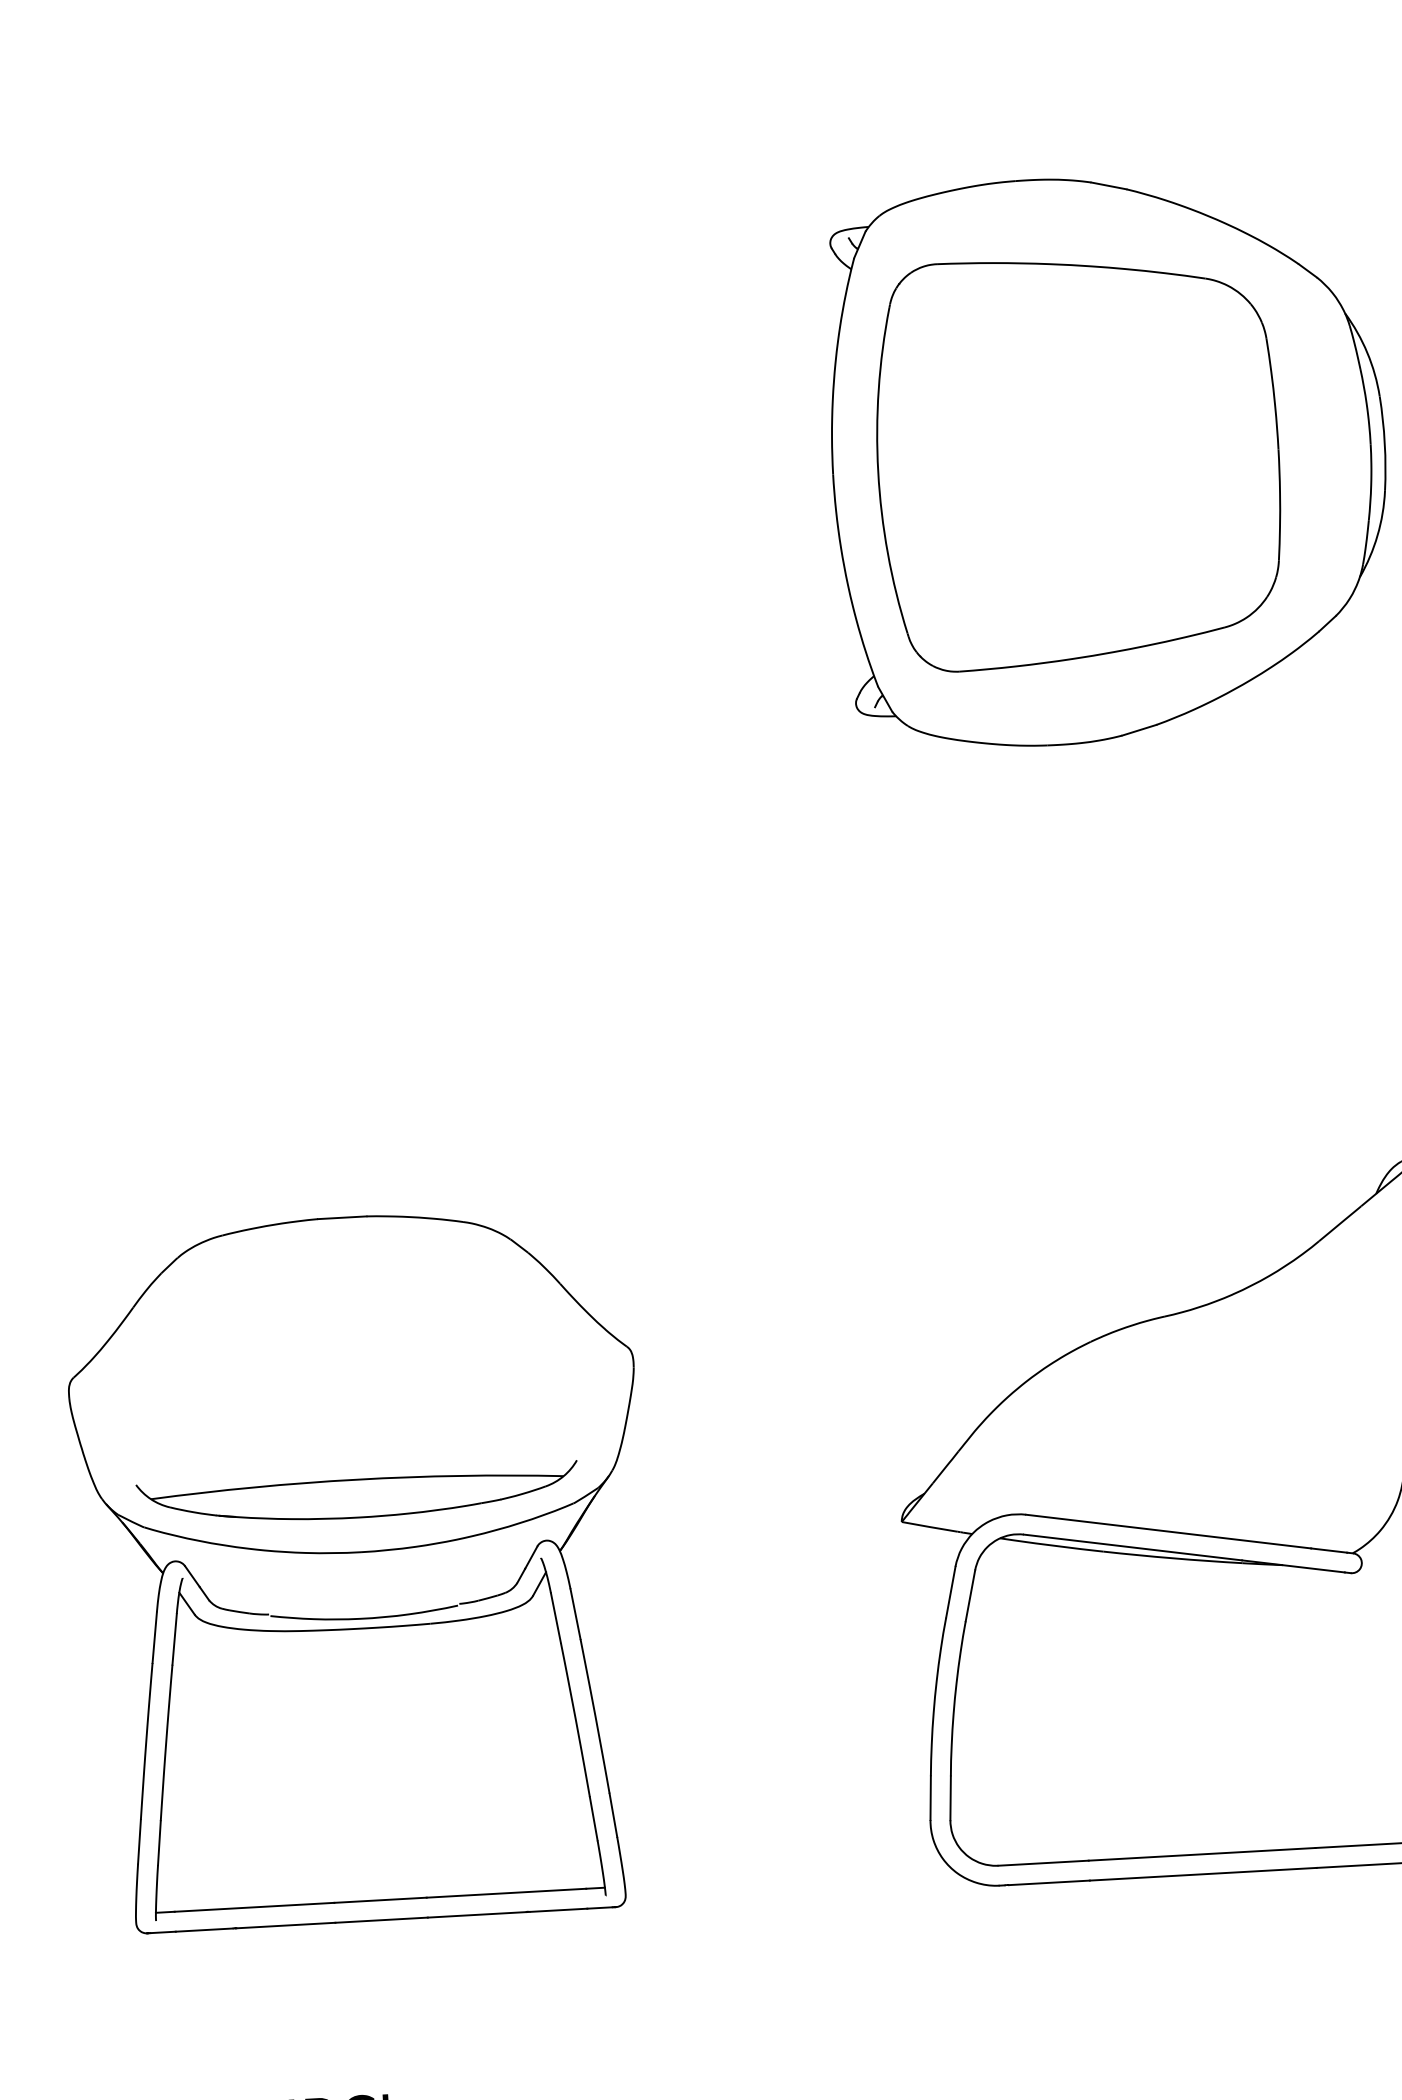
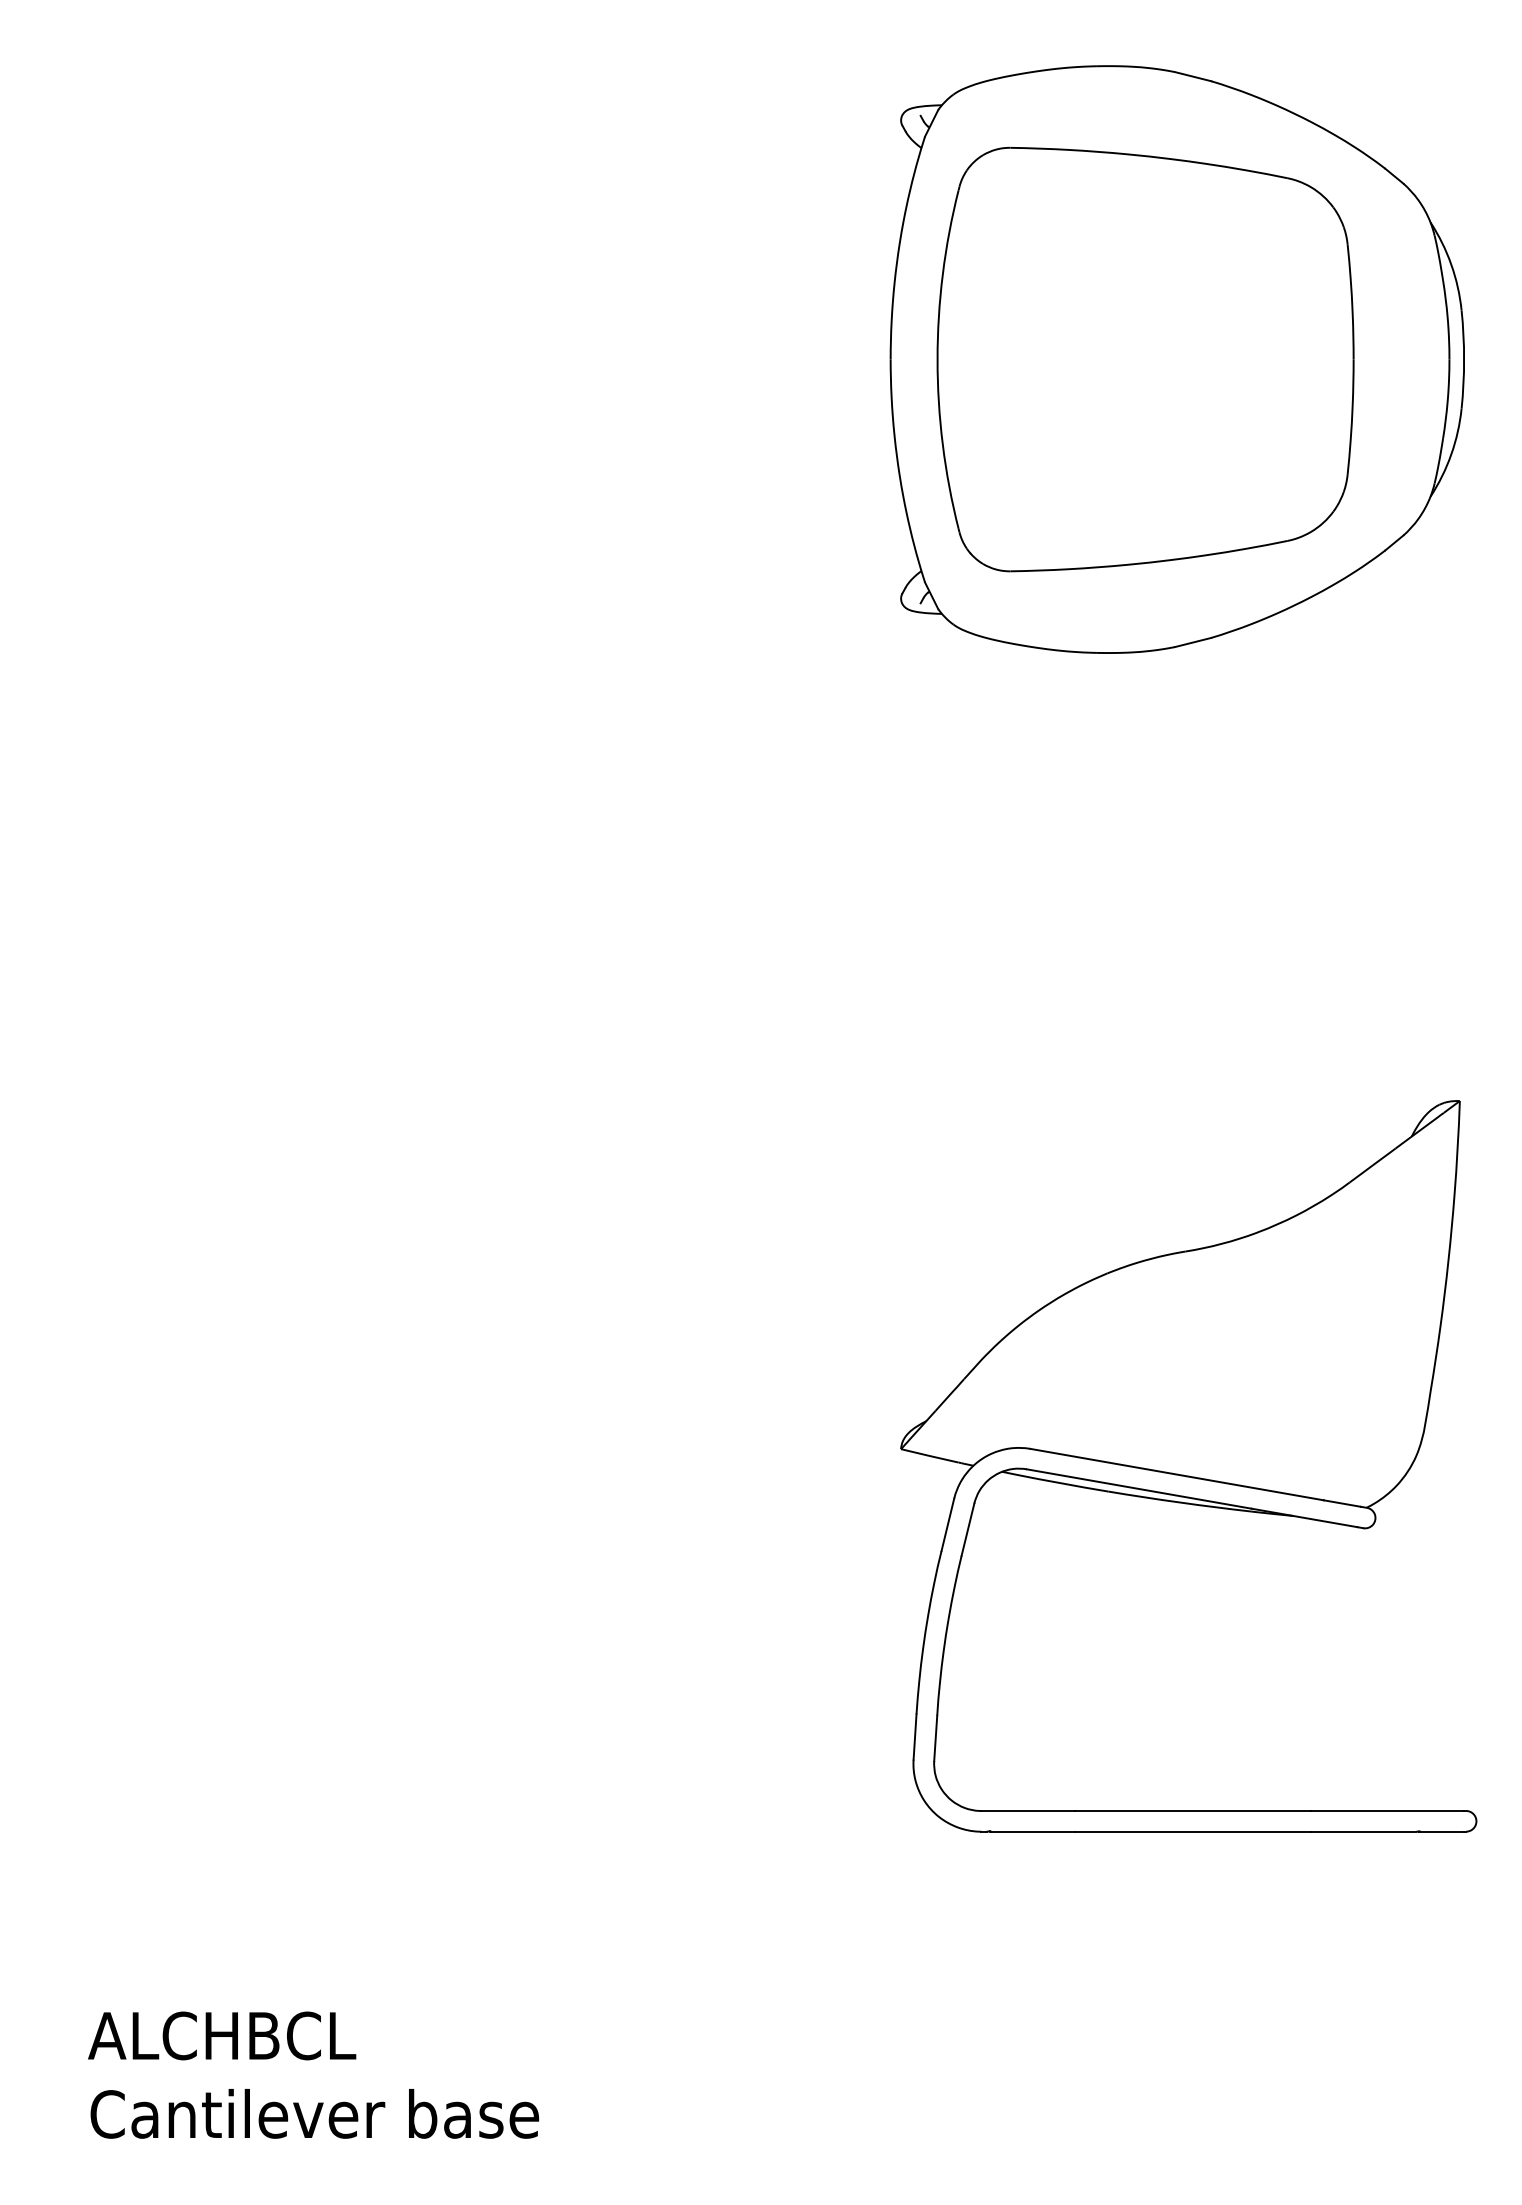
part: (361, 1568) -> (338, 1466), removed

